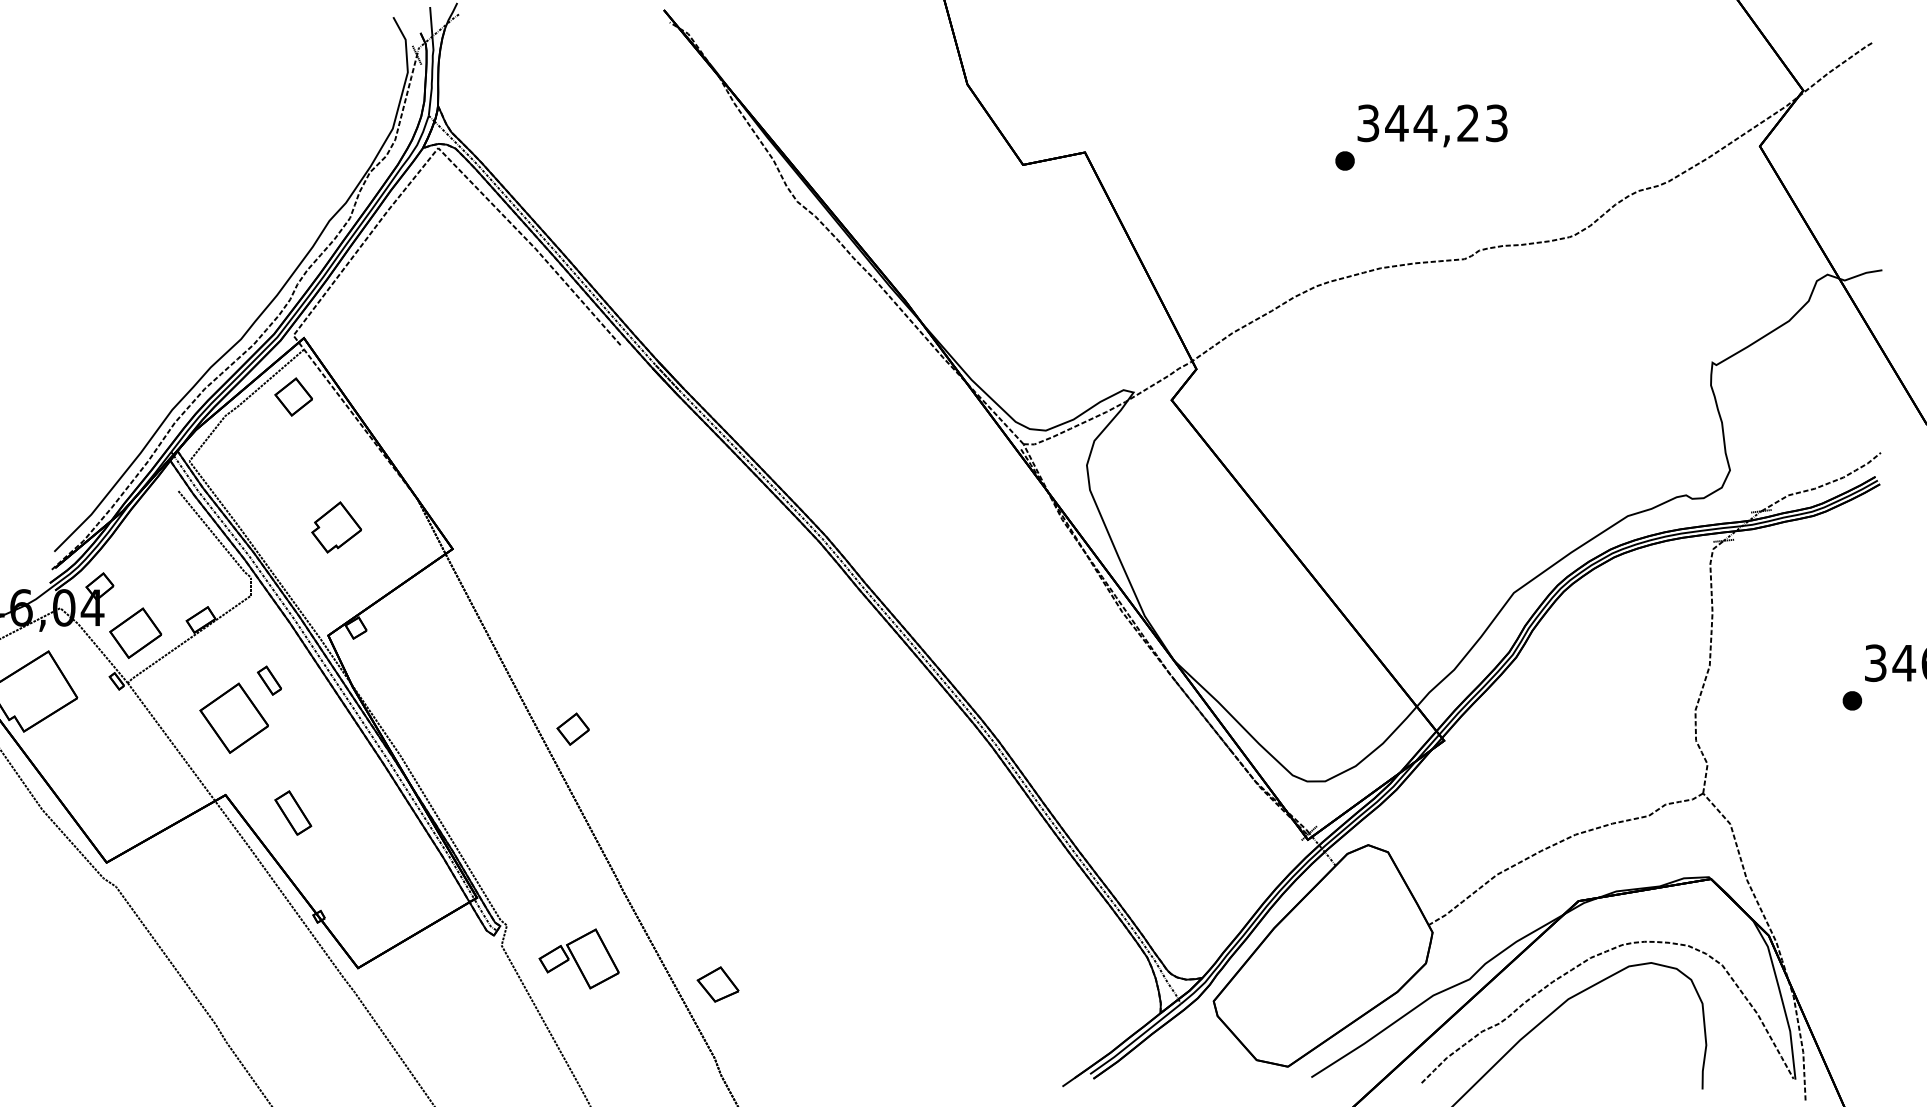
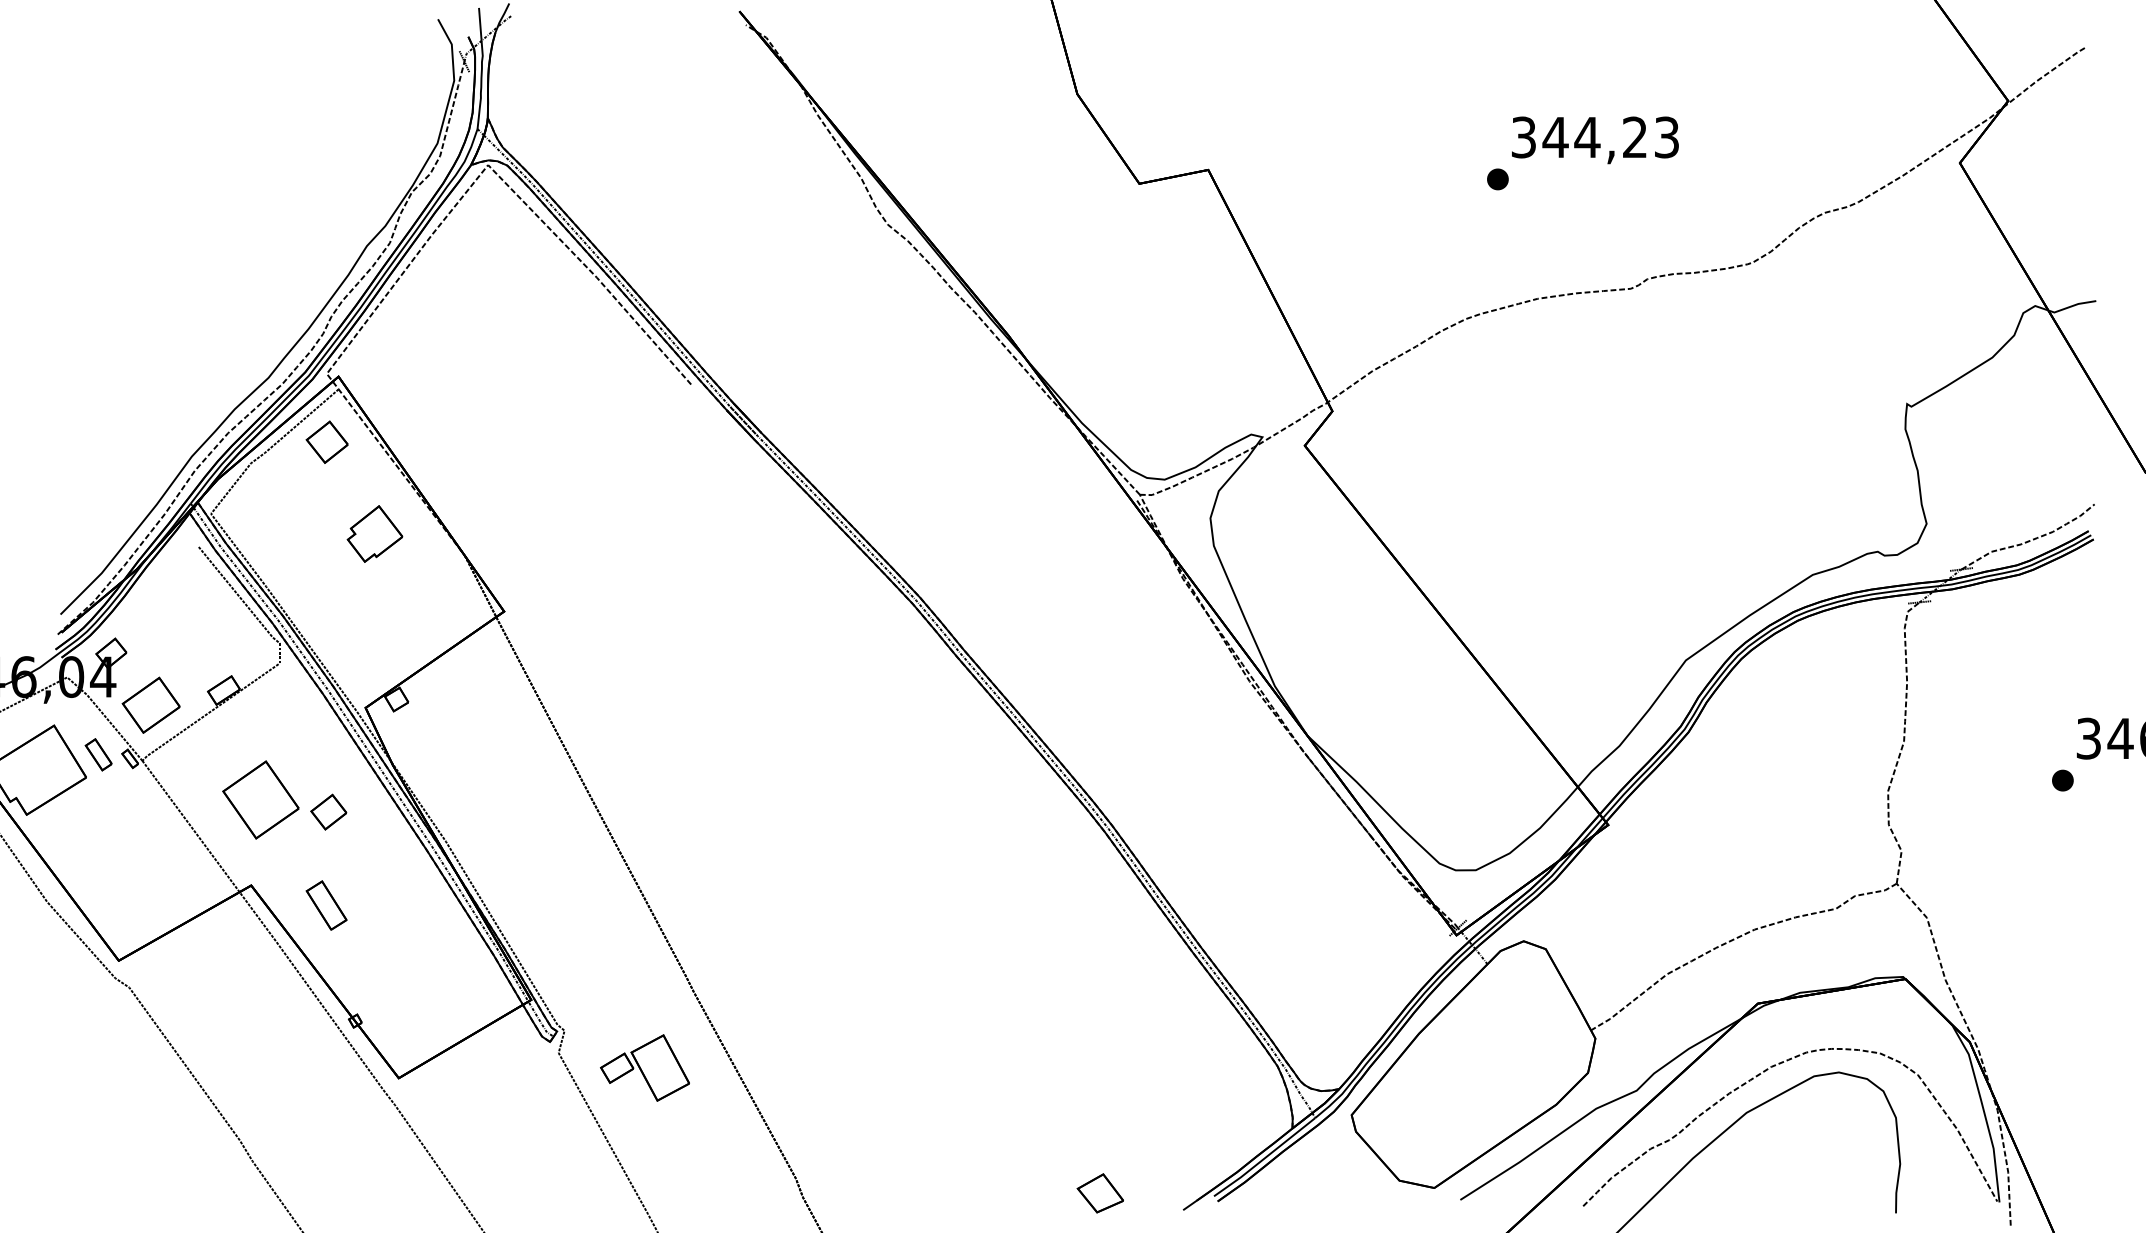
part: (336, 527) -> (374, 534), moved
part: (269, 680) -> (98, 754), moved
part: (572, 728) -> (328, 811), moved
part: (717, 984) -> (1099, 1193), moved

